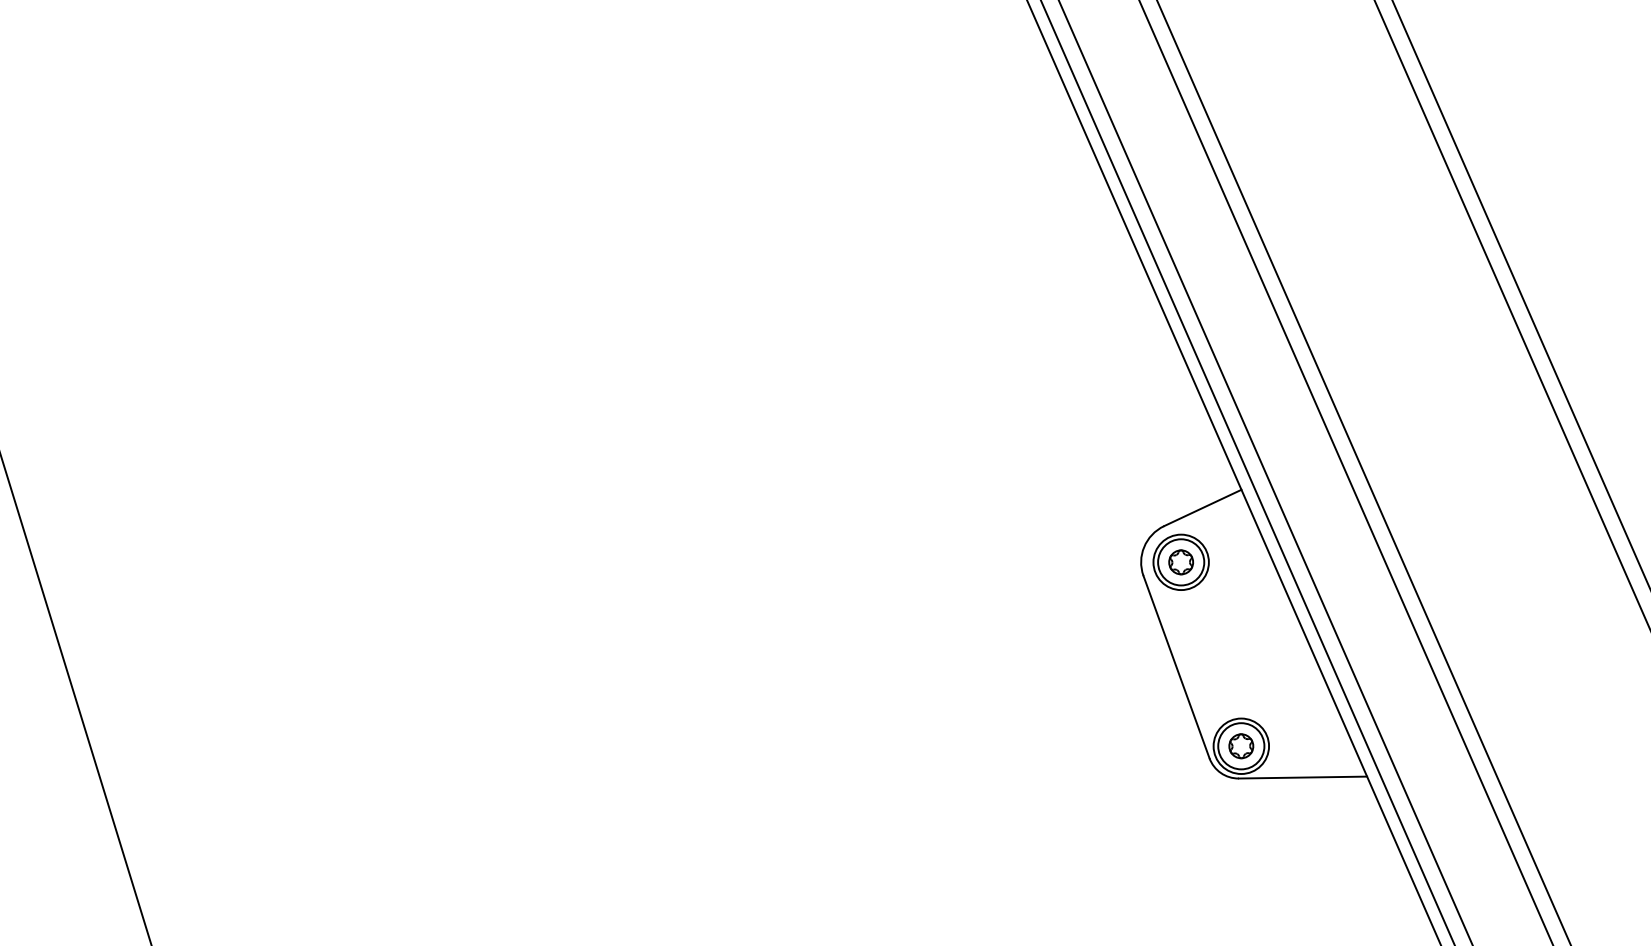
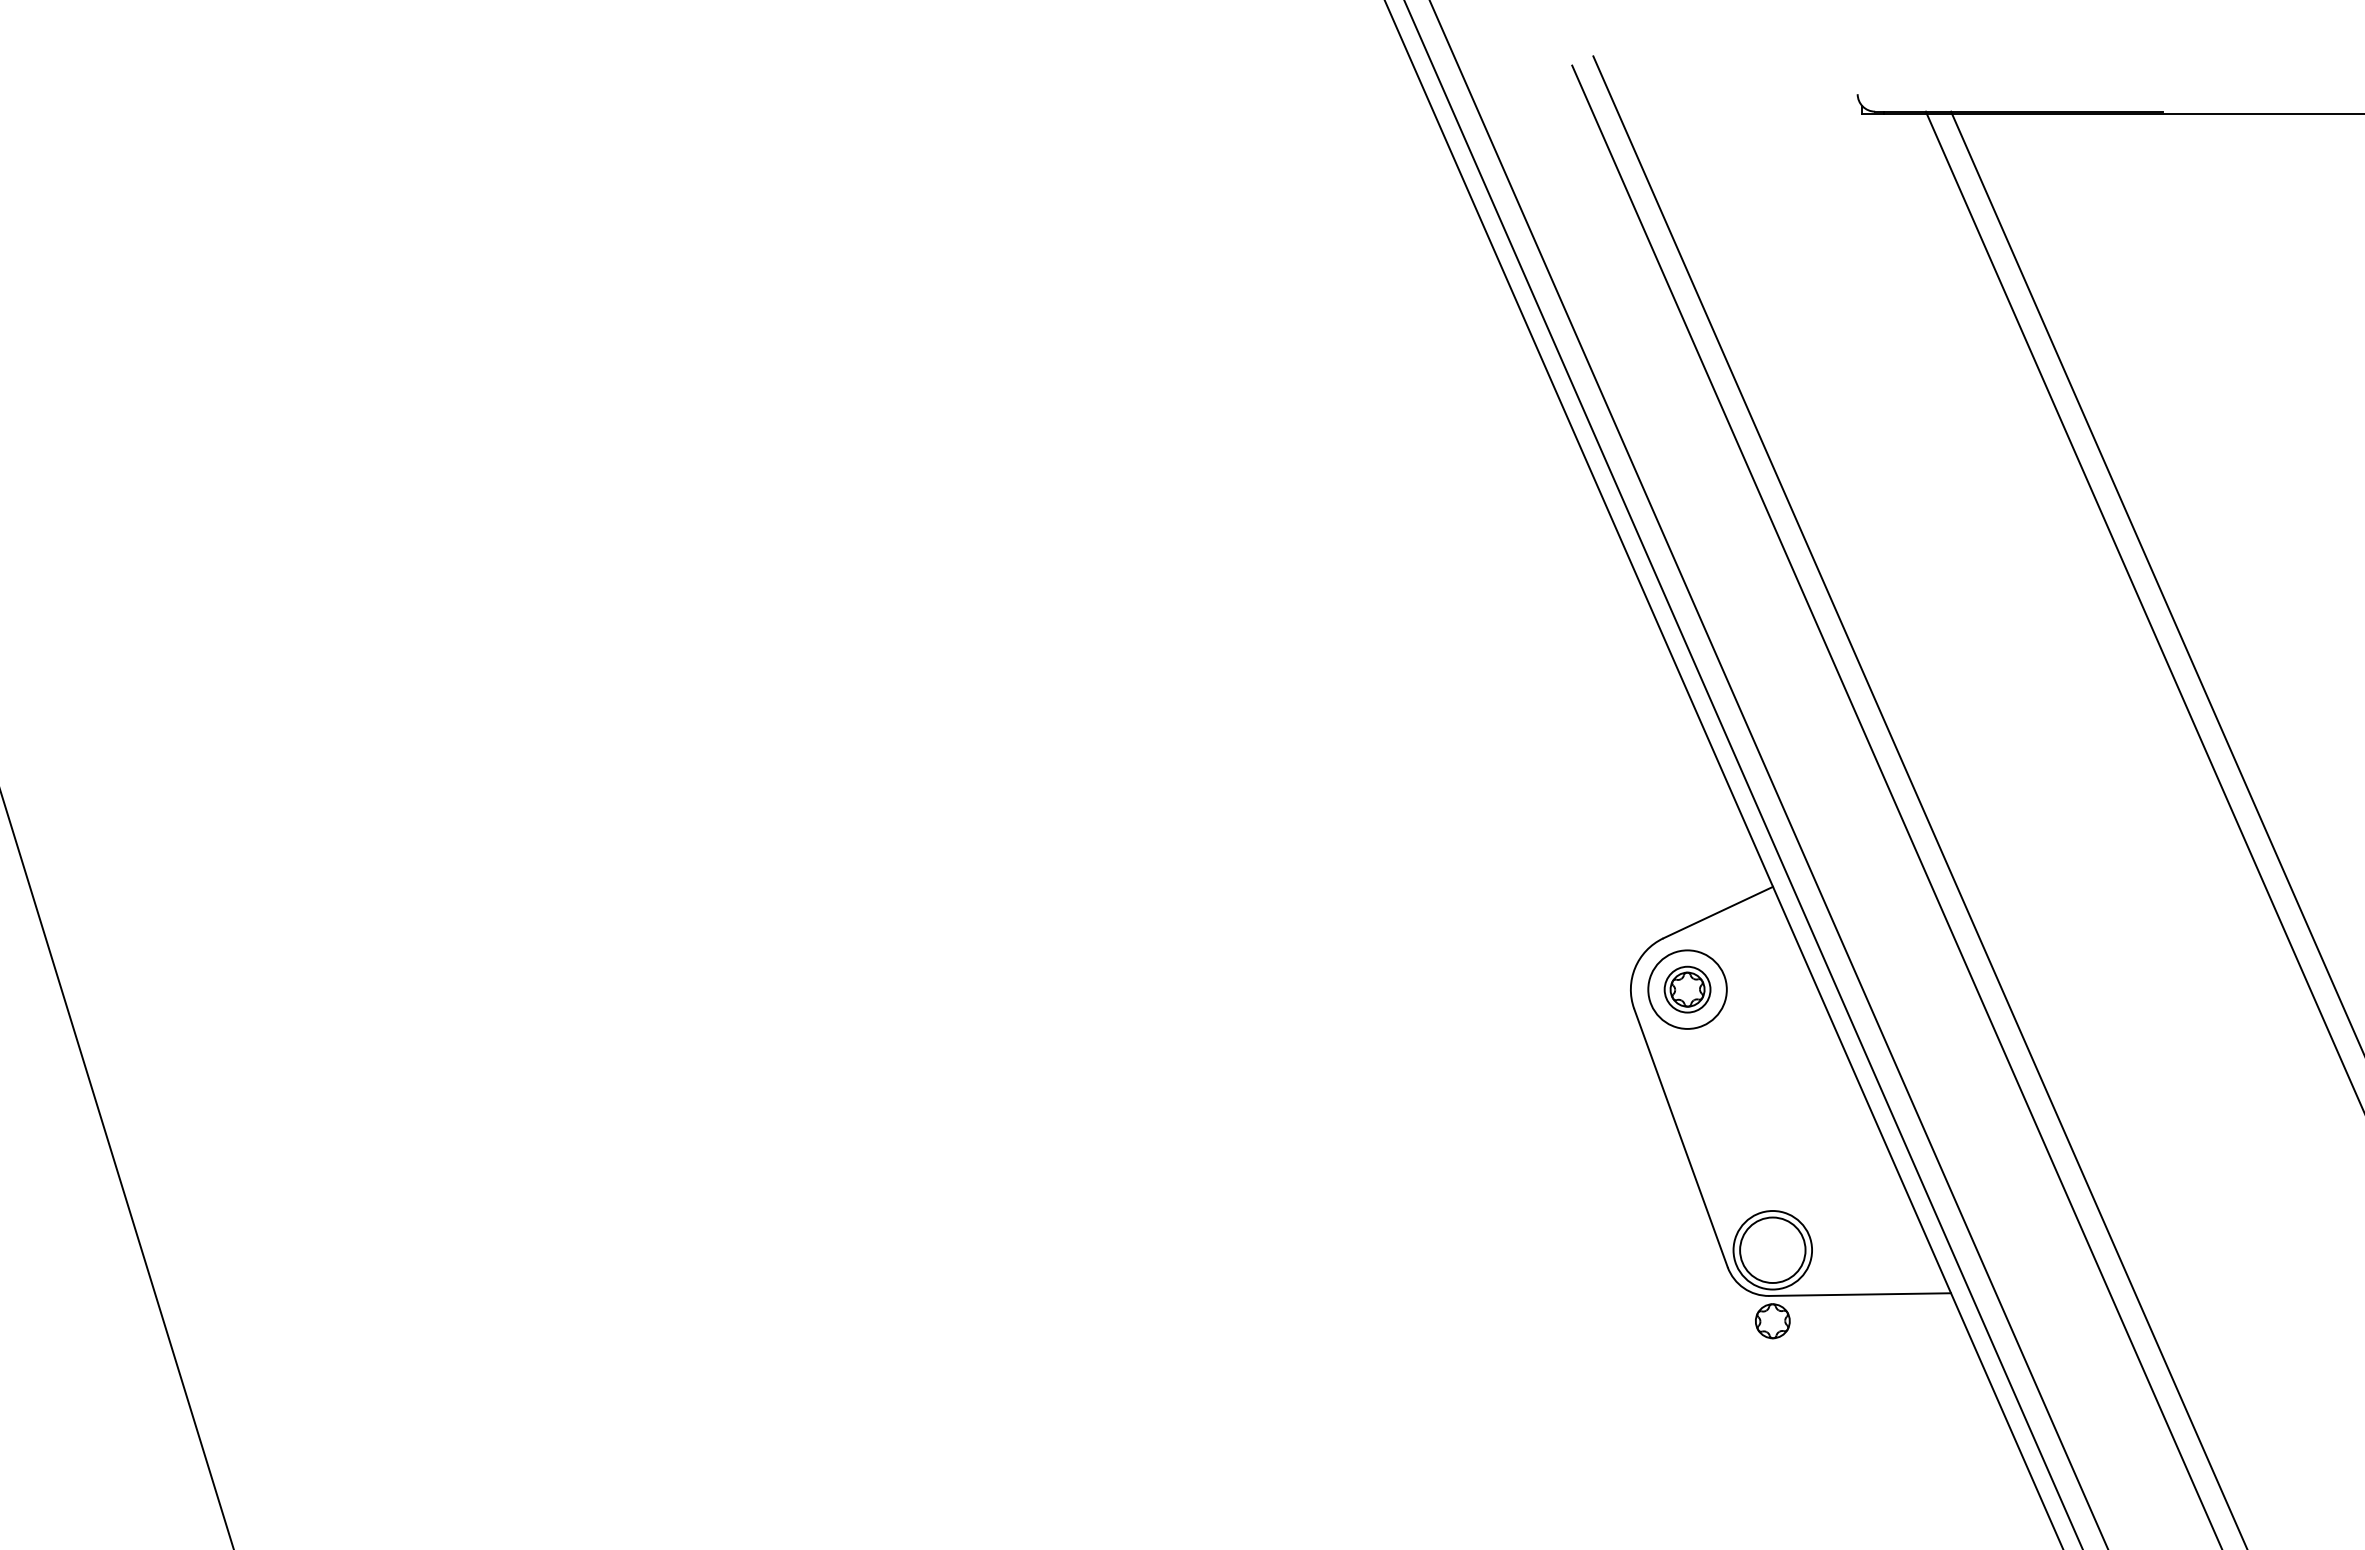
circle: (1181, 562) -> (1687, 989), size x0.7
part: (1241, 746) -> (1772, 1321), moved

